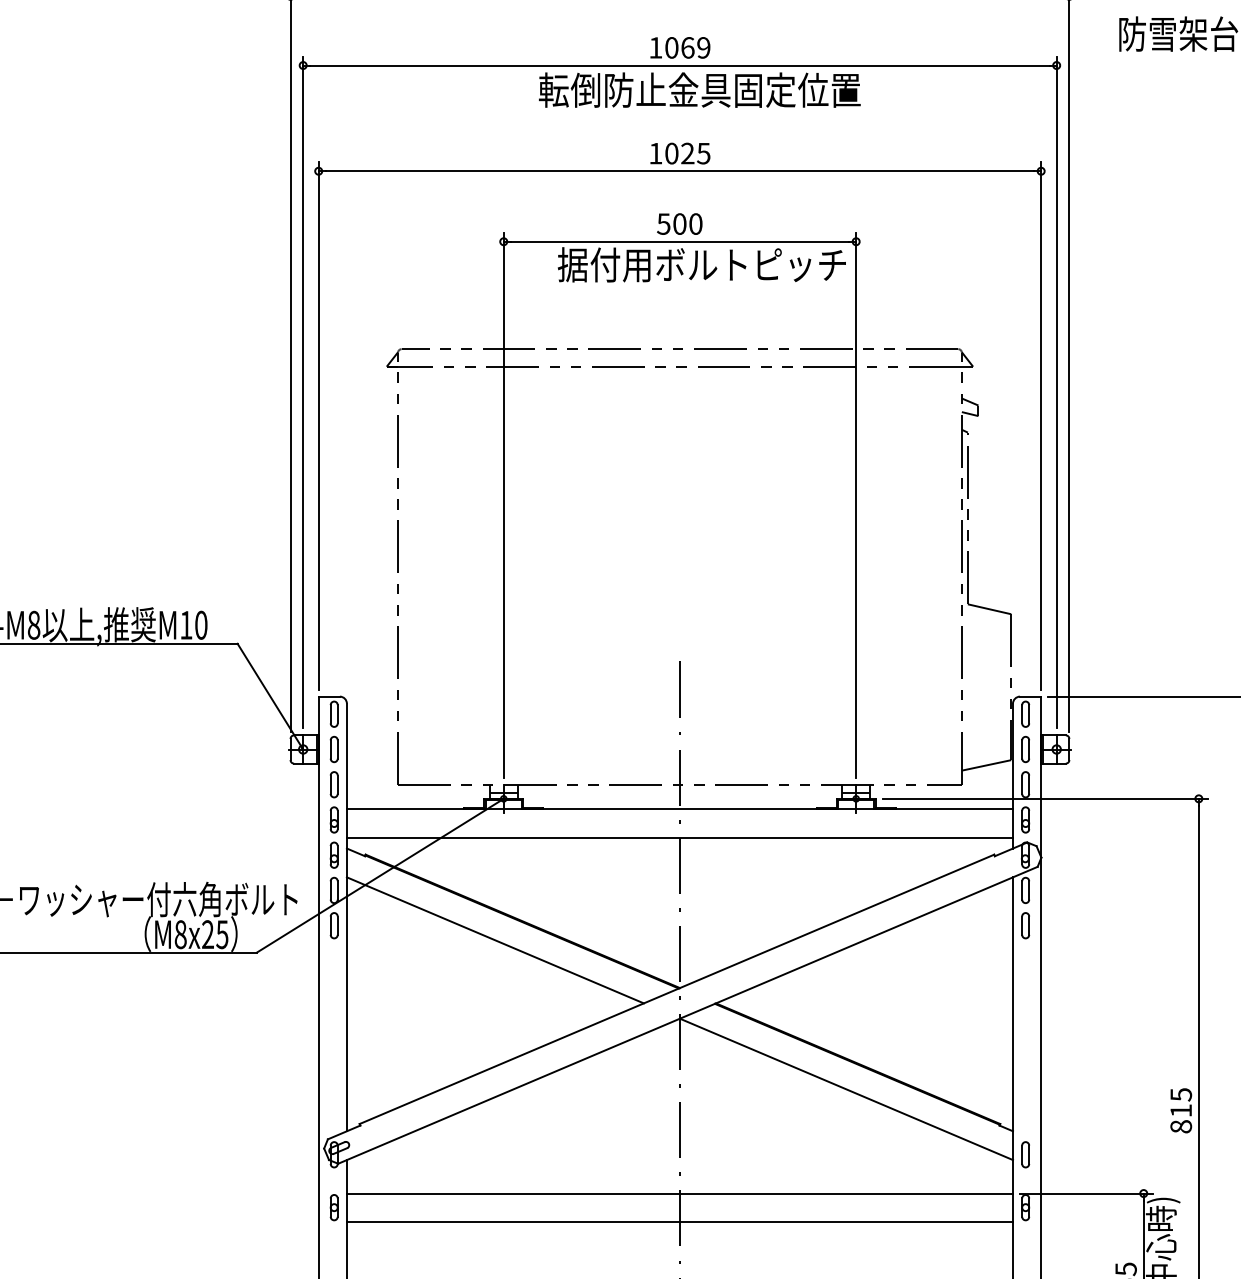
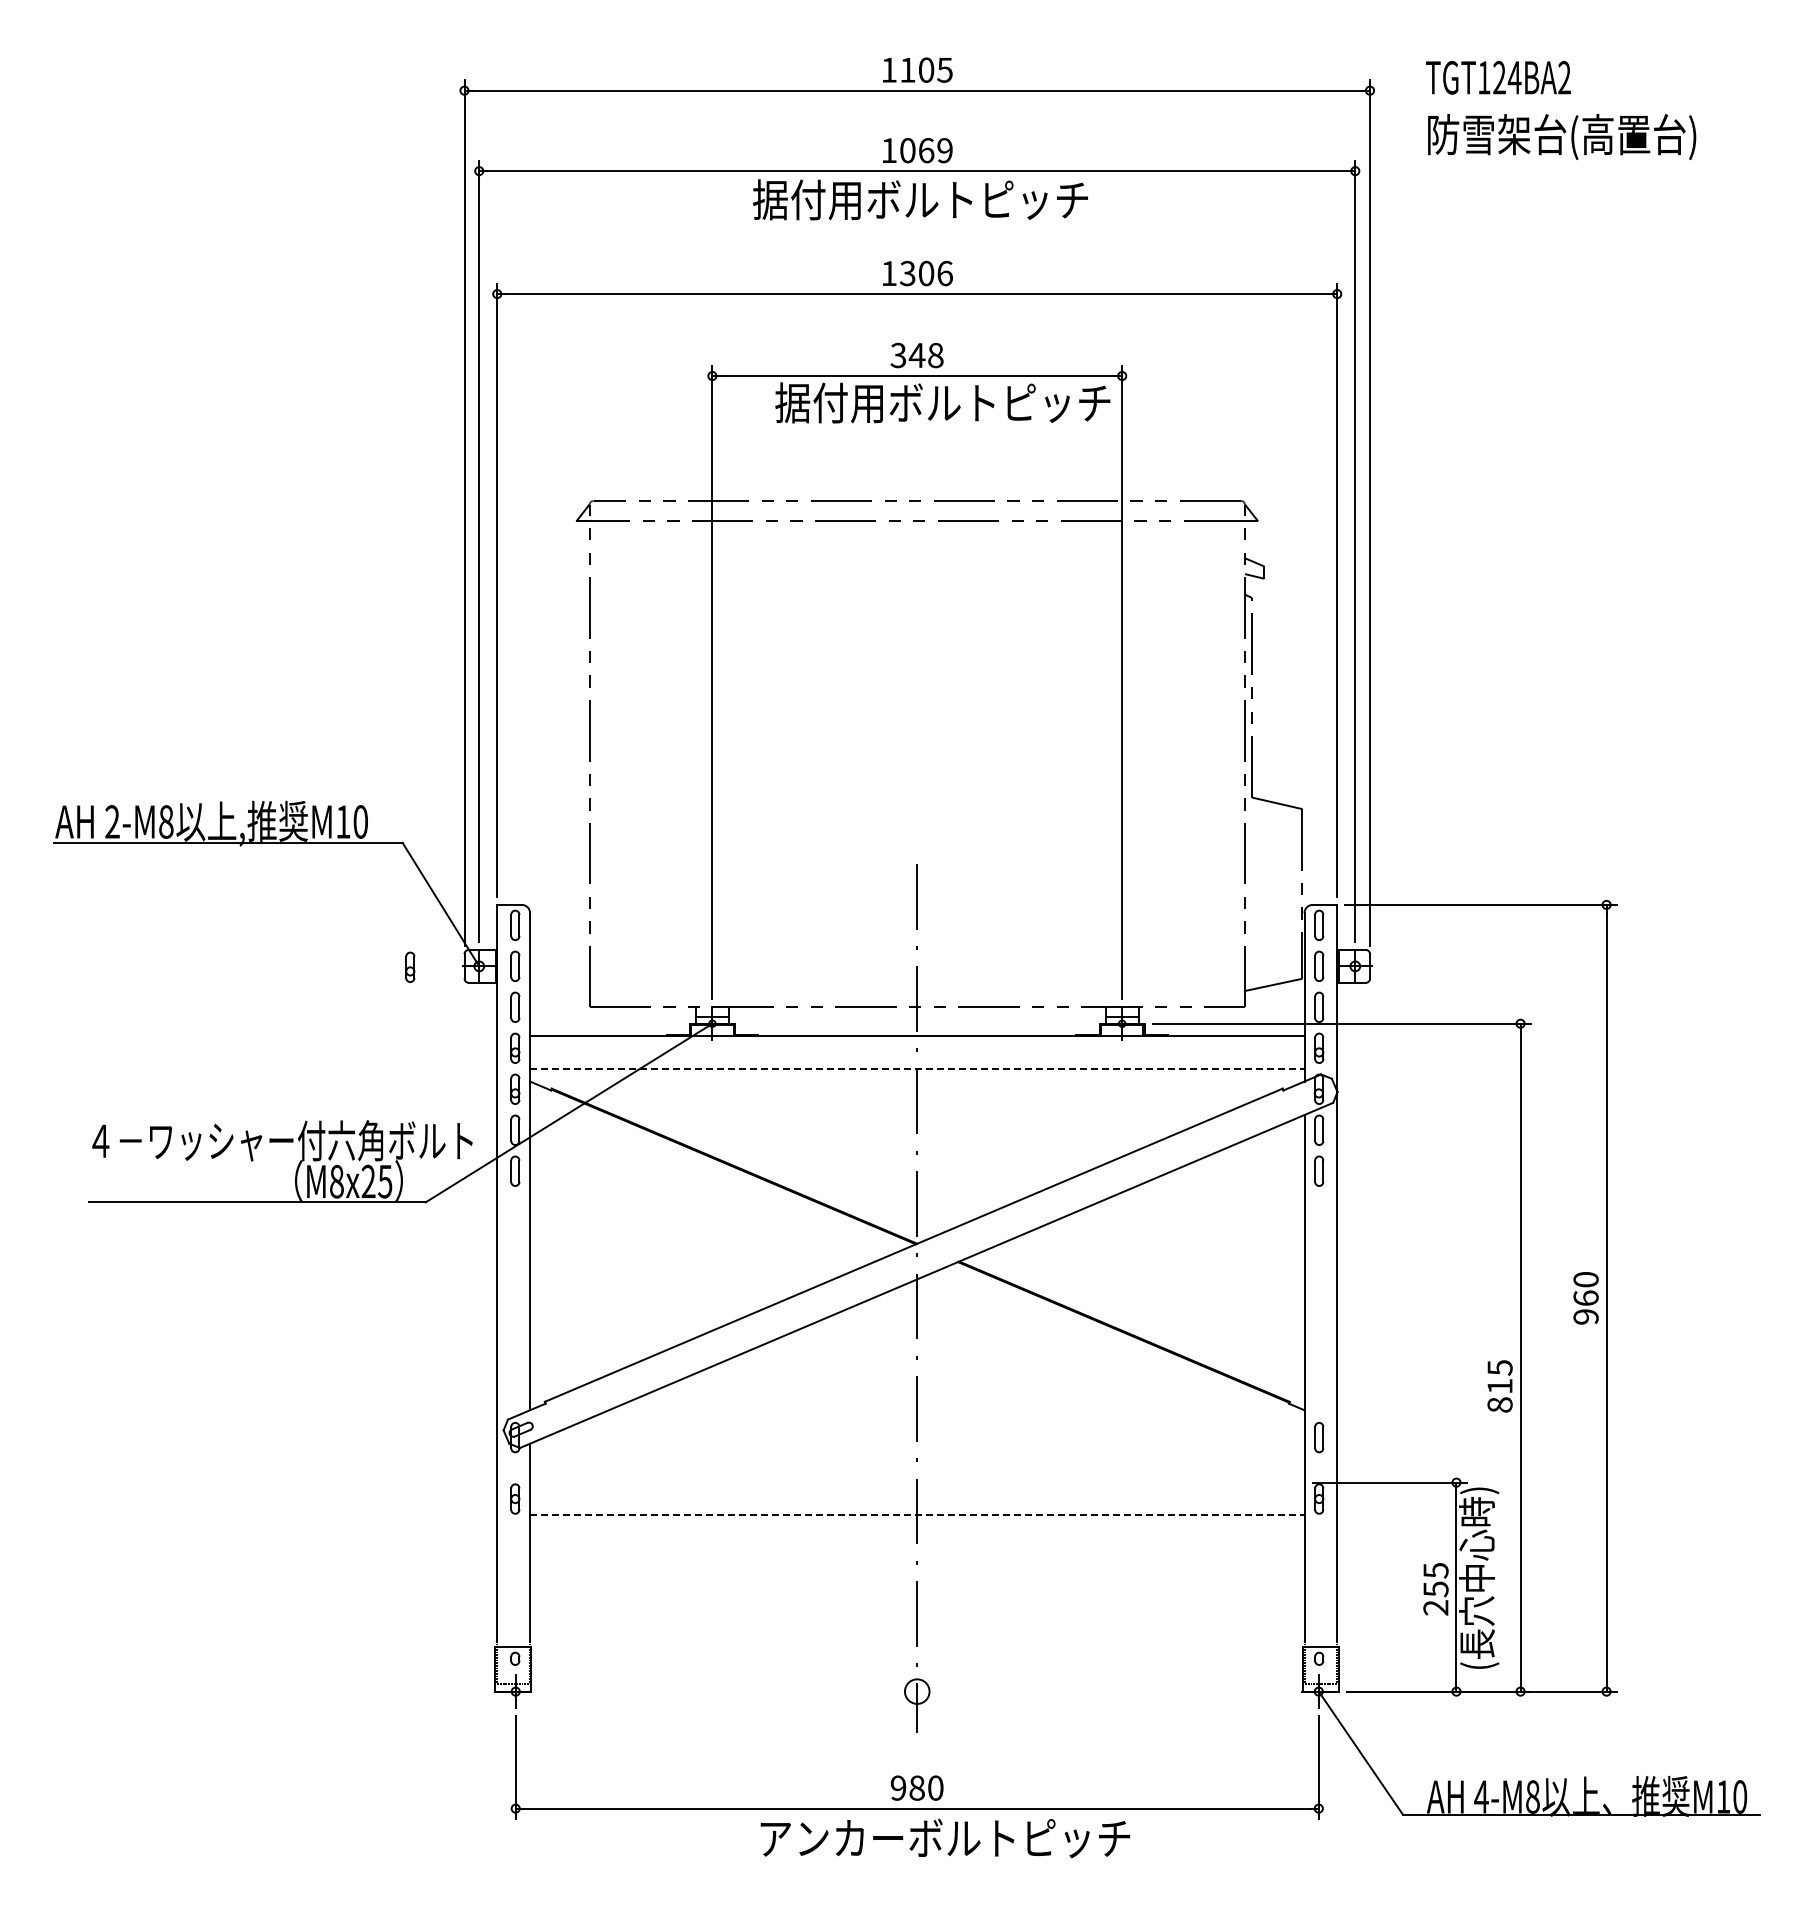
text: (699, 89) -> (940, 199), 転倒防止金具固定位置 -> 据付用ボルトピッチ
text: (687, 153) -> (925, 273), 1025 -> 1306
text: (679, 224) -> (916, 355), 500 -> 348
part: (244, 749) -> (410, 966), added
line: (680, 837) -> (917, 1068), solid -> dashed
line: (495, 940) -> (702, 1188), removed
line: (846, 1089) -> (1110, 1361), removed
line: (680, 1193) -> (917, 1482), removed
line: (680, 1221) -> (917, 1515), solid -> dashed

